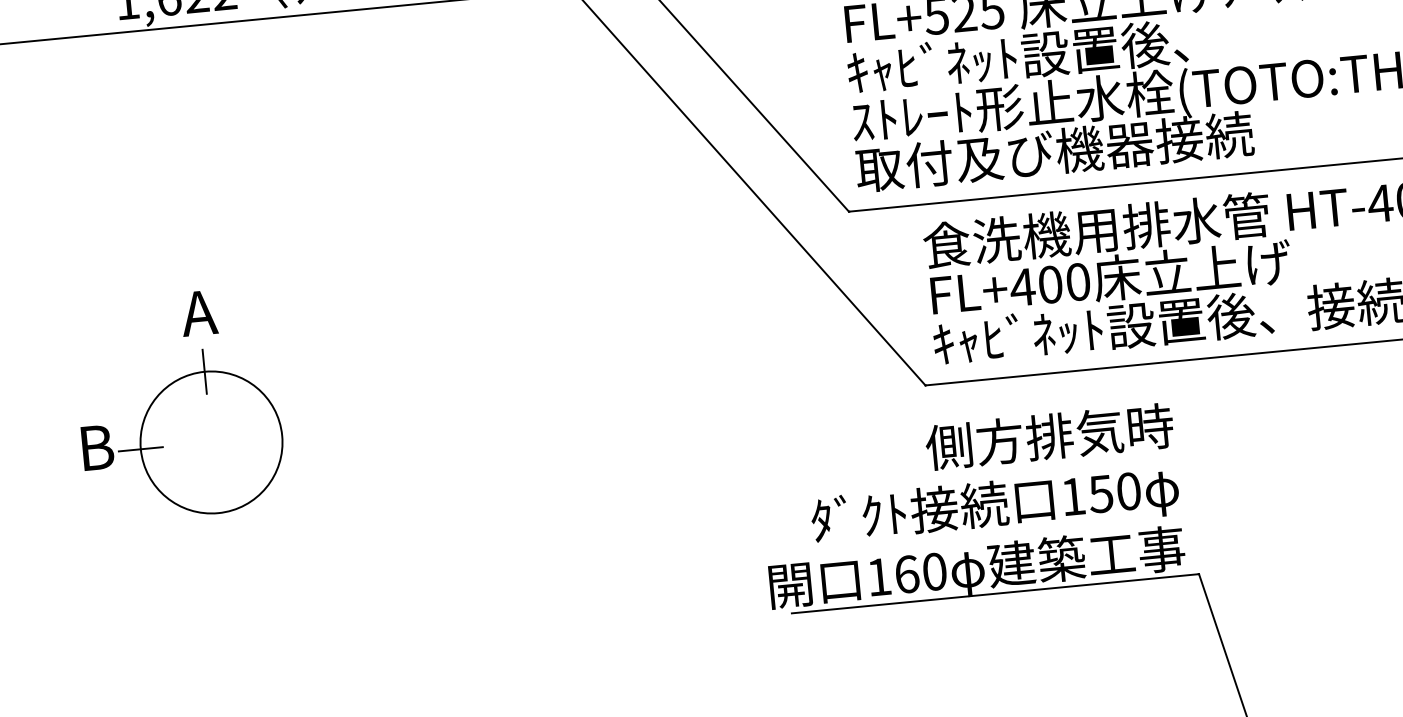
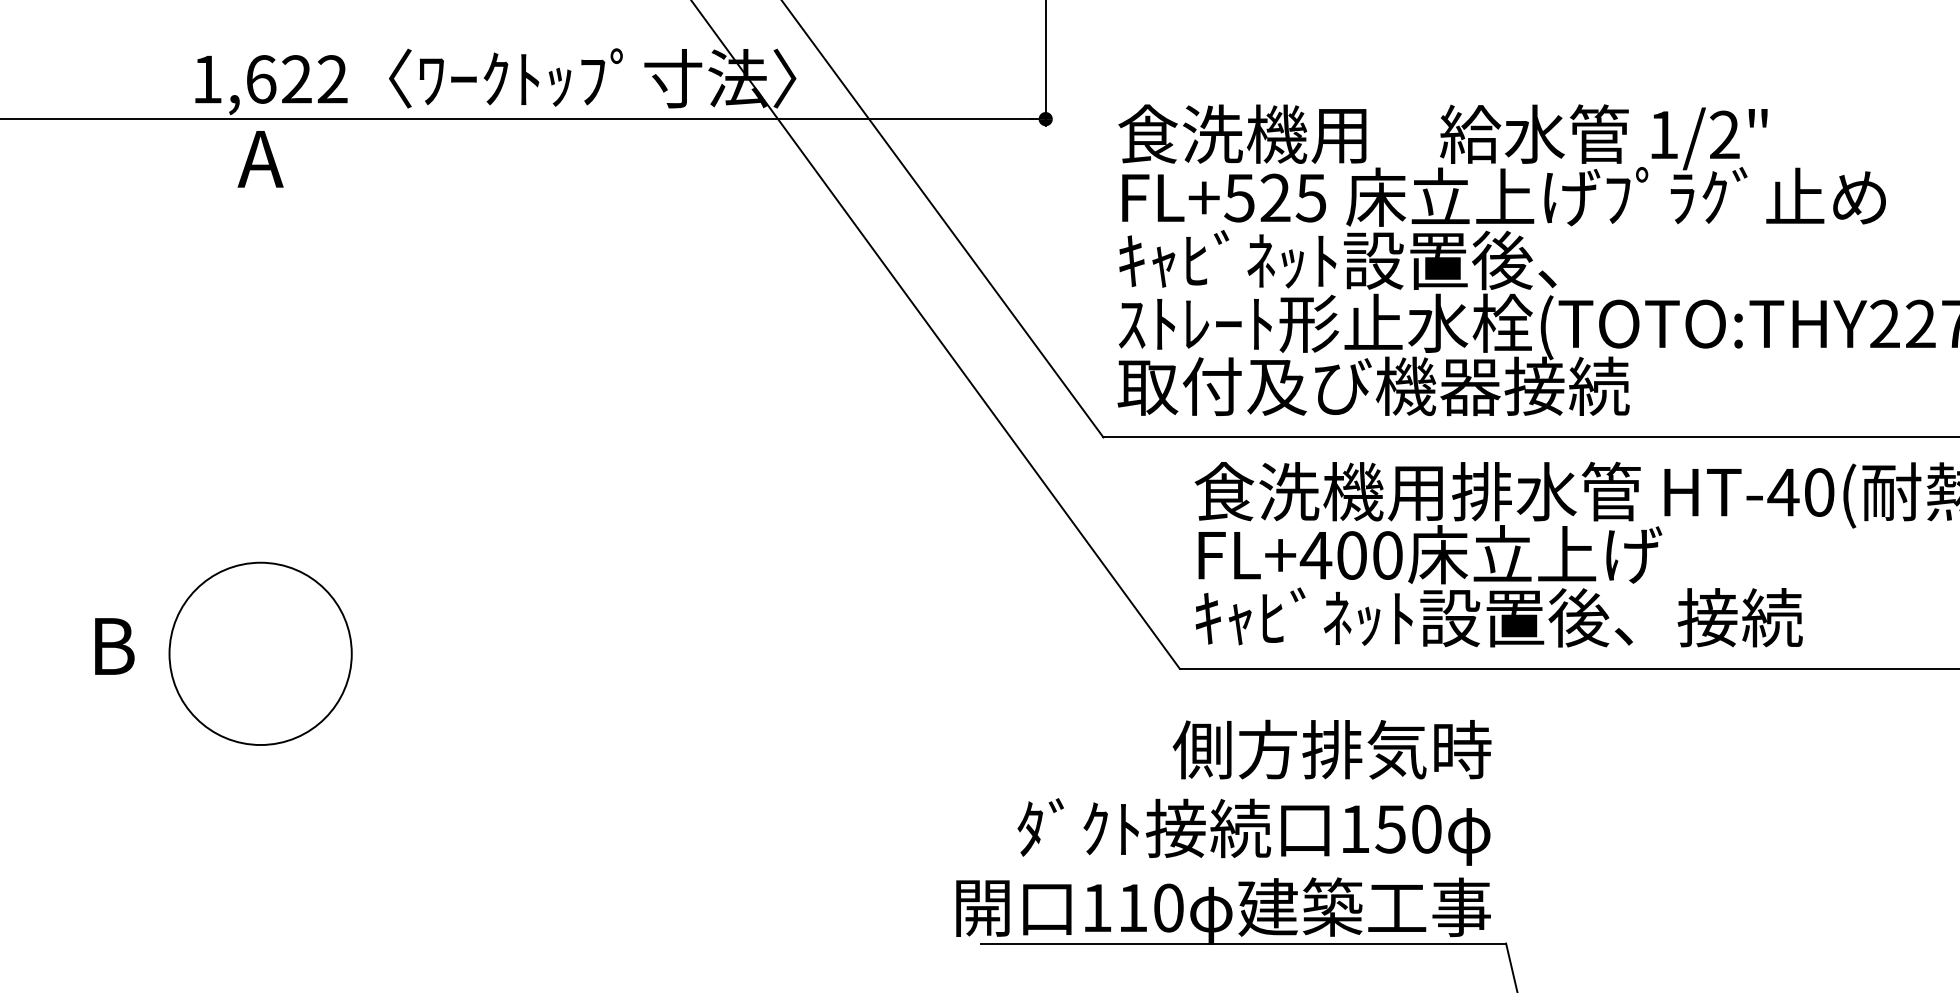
text: (198, 313) -> (260, 159), moved
line: (204, 371) -> (260, 562), removed
line: (140, 449) -> (169, 653), removed
text: (907, 573) -> (1133, 907), 160 -> 110

